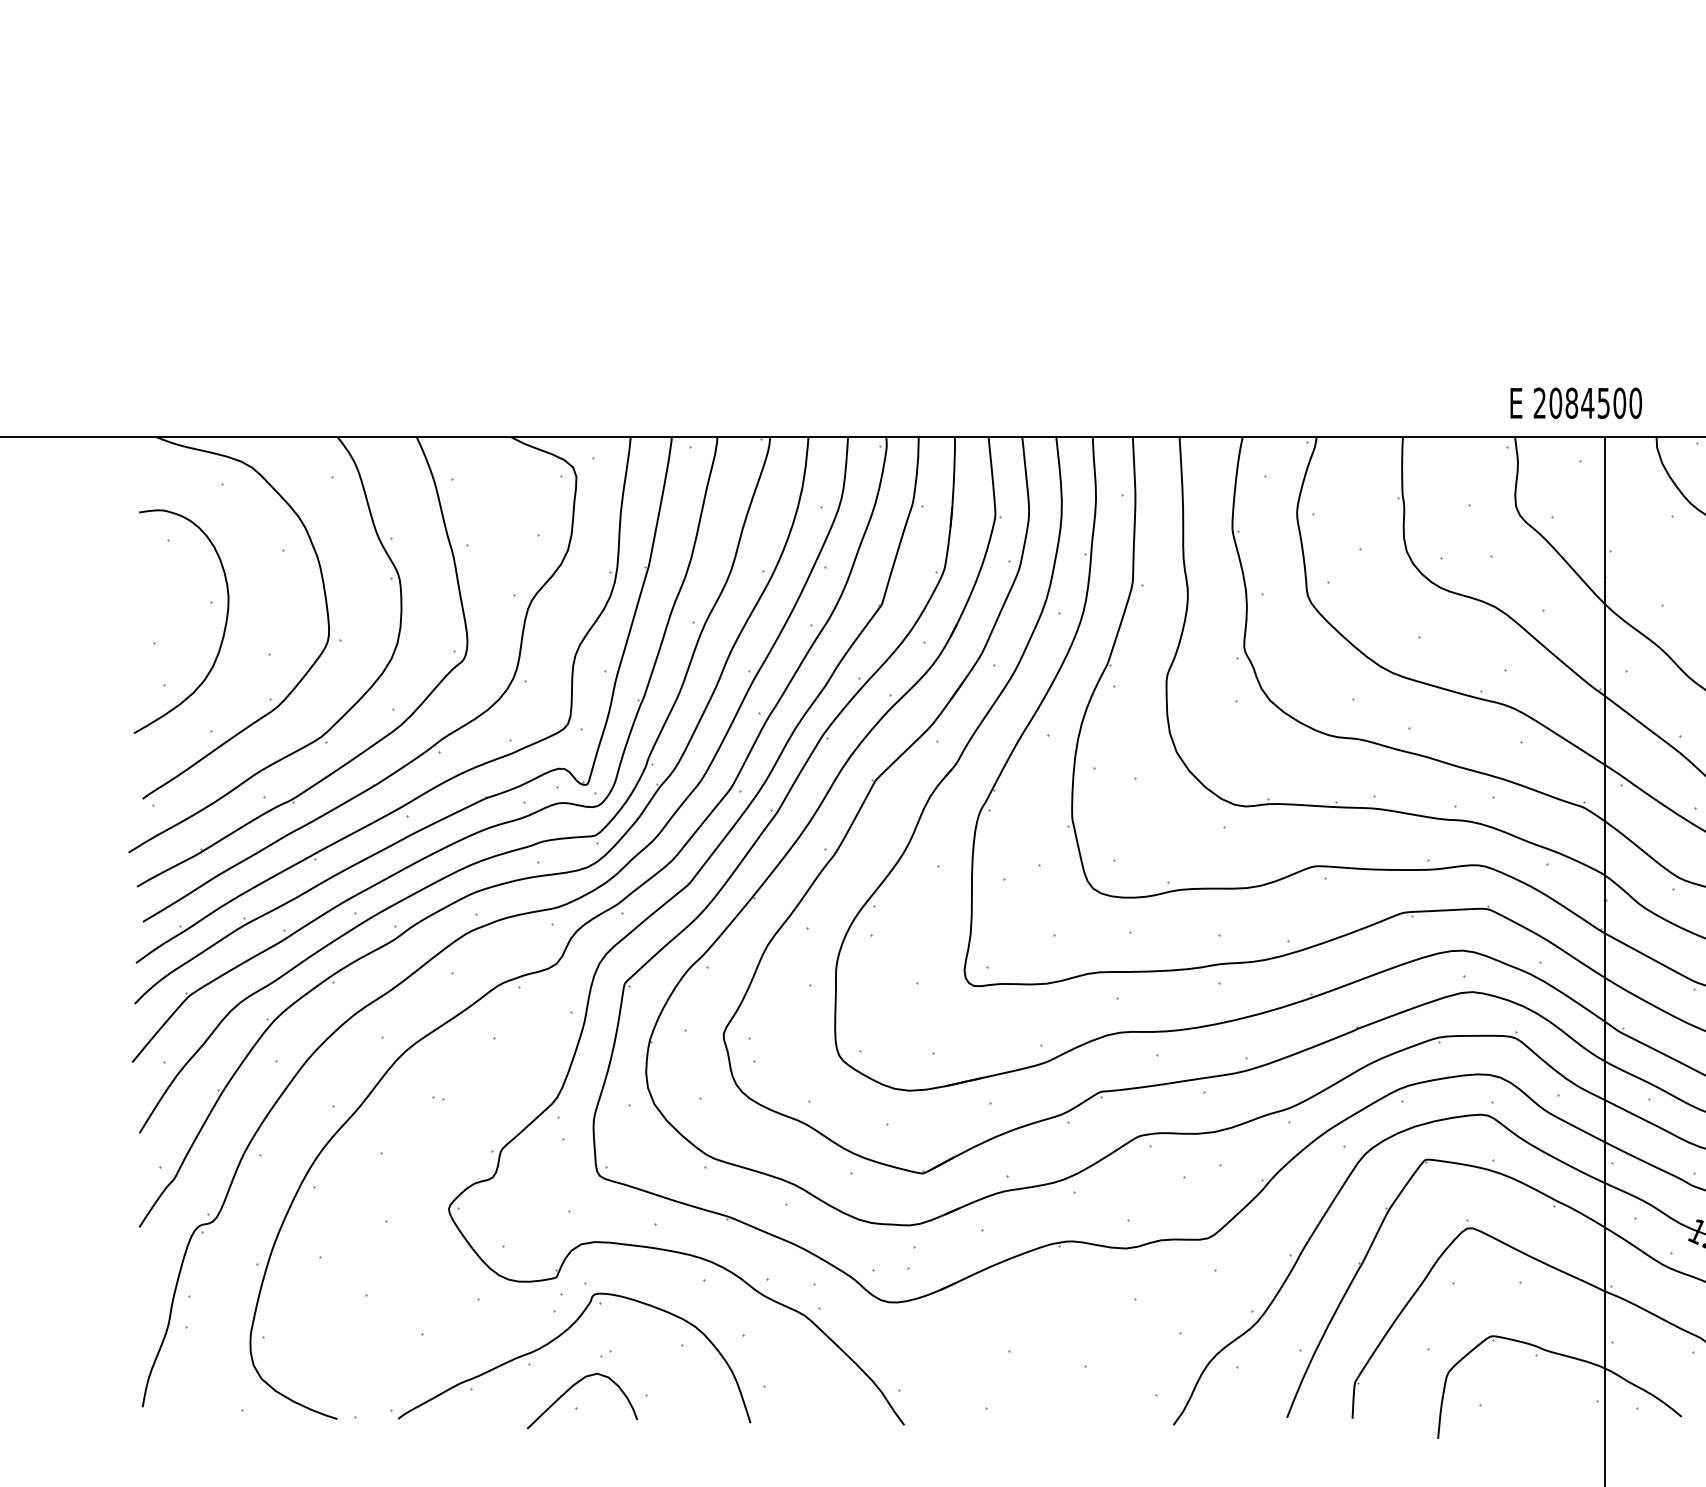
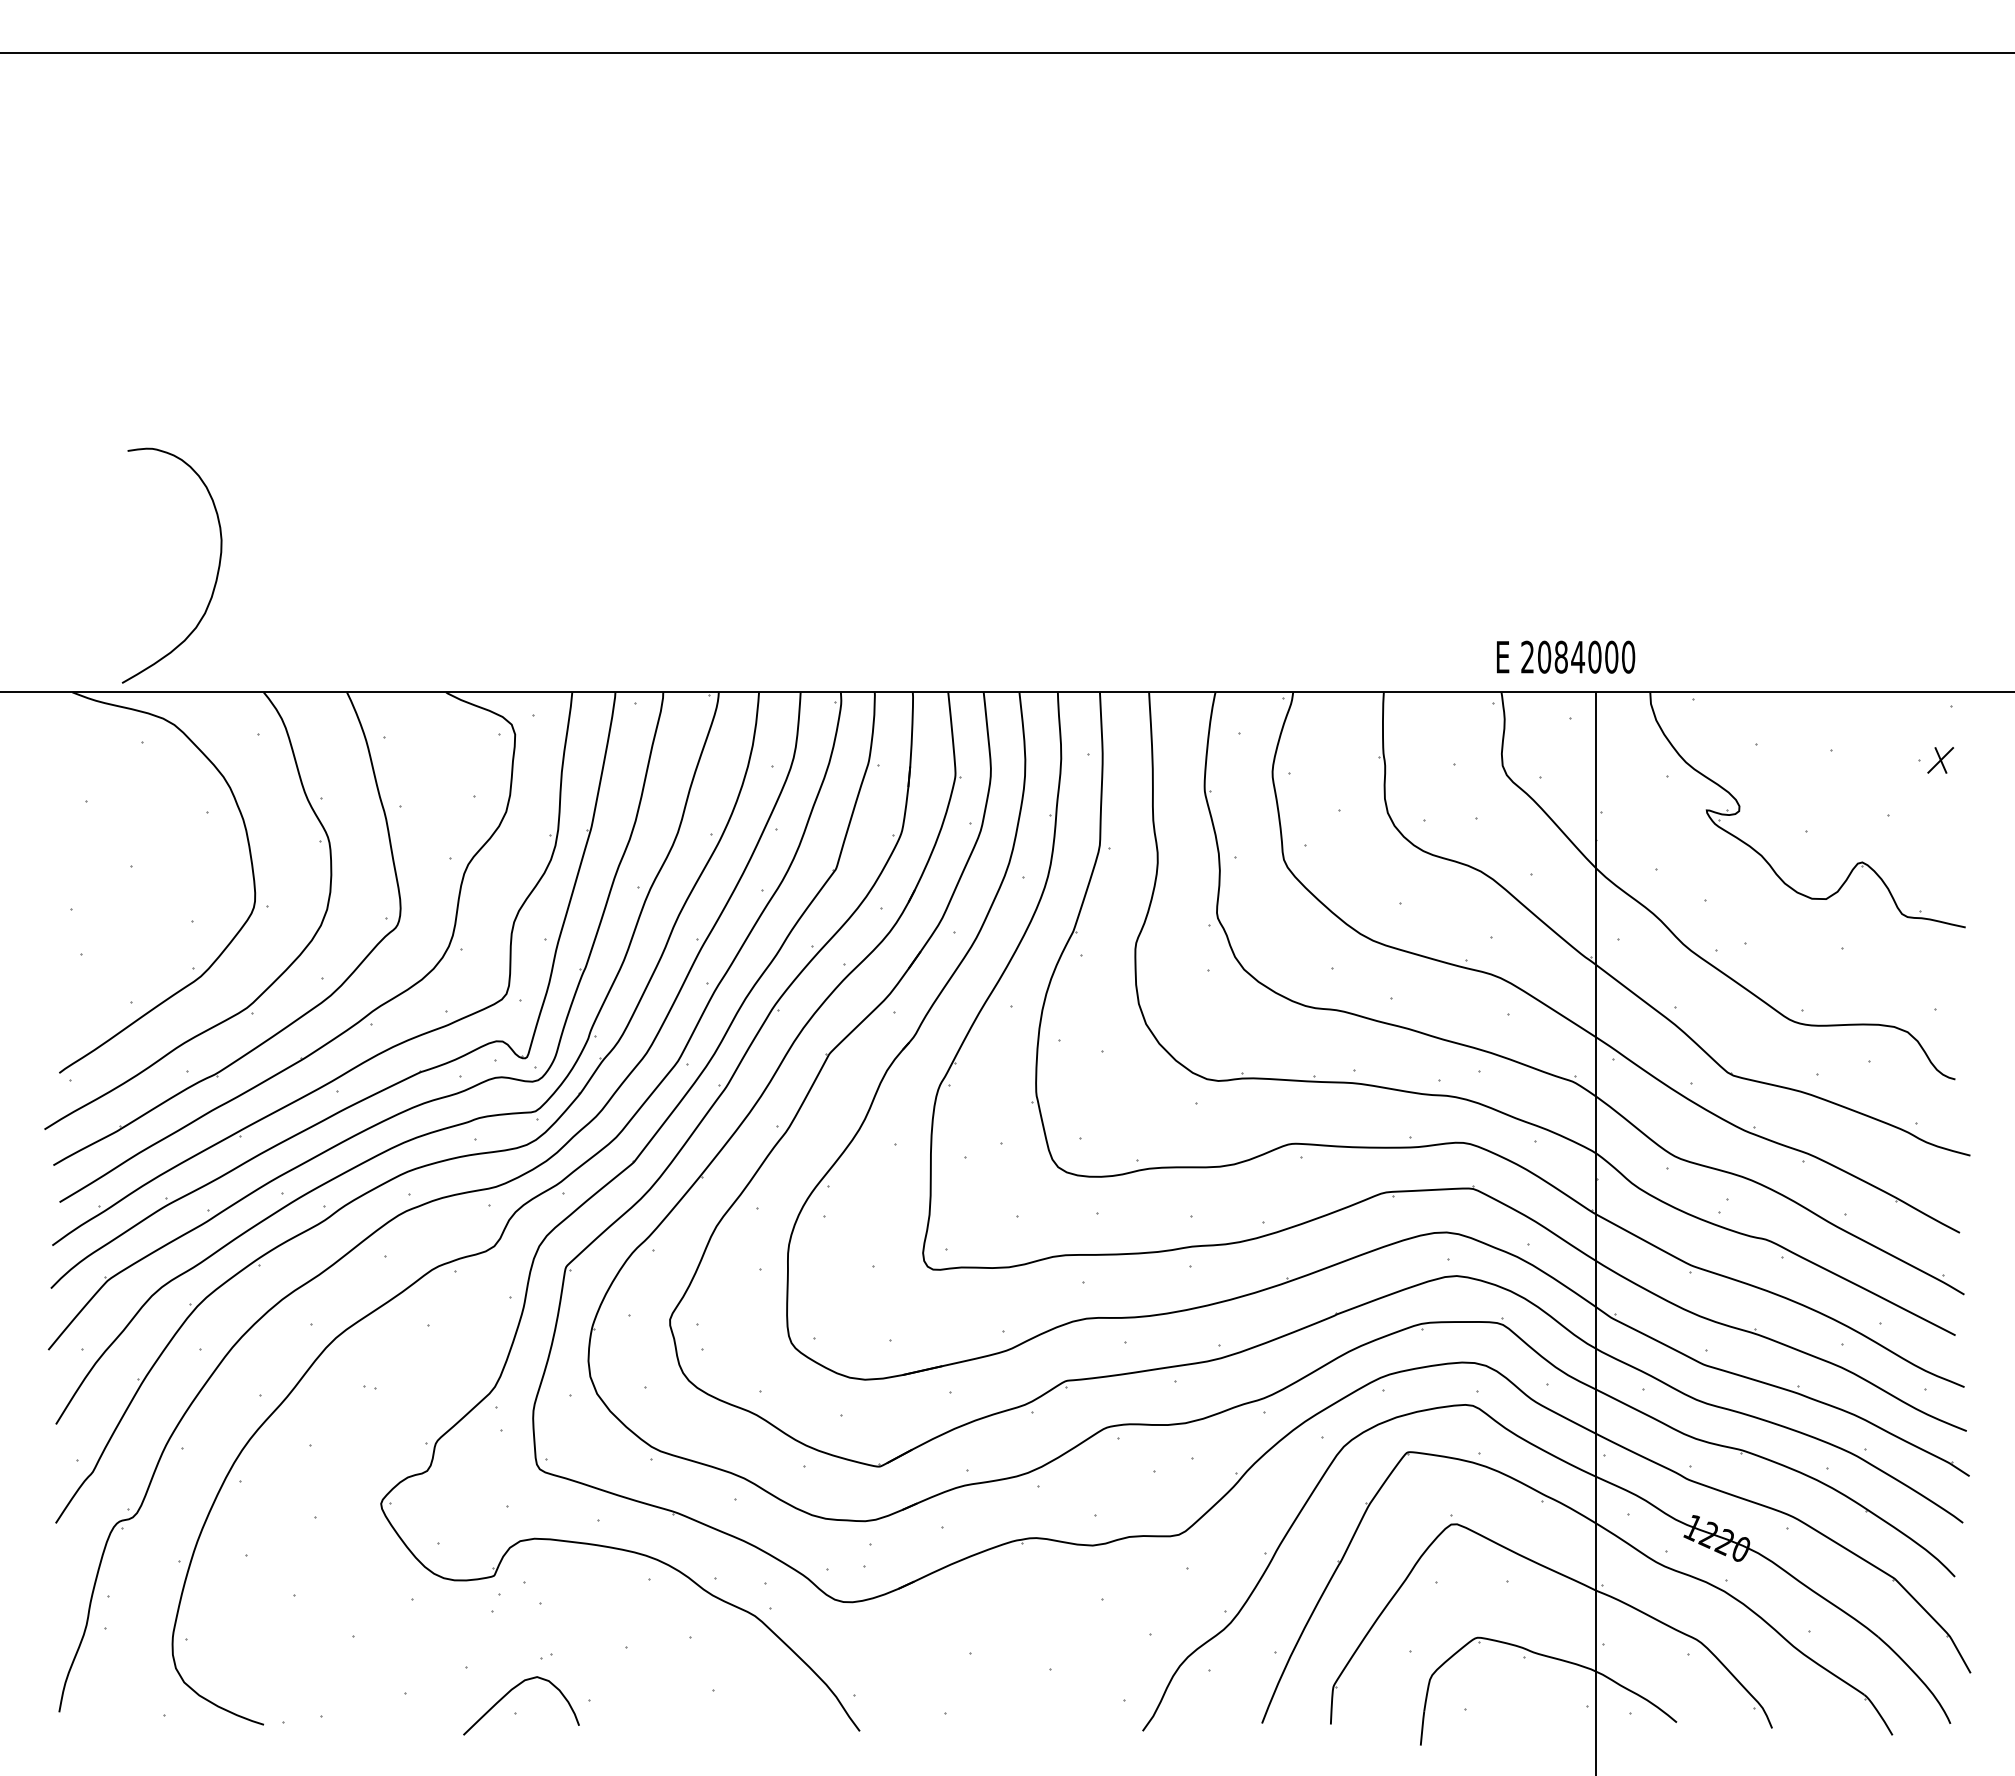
text: (1603, 402) -> (1594, 656), 2084500 -> 2084000
curve: (223, 630) -> (216, 574), moved
curve: (558, 1337) -> (496, 1639), removed

